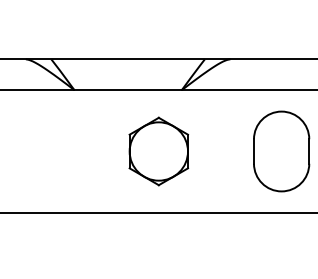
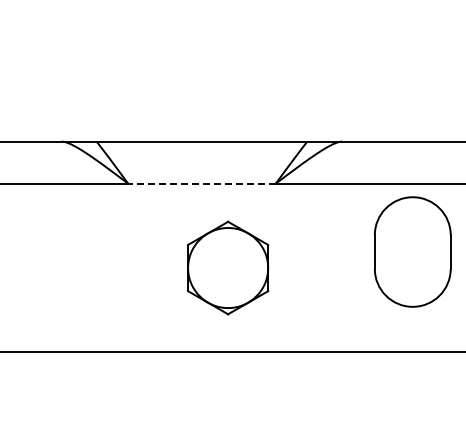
line: (127, 89) -> (201, 183), solid -> dashed
part: (159, 151) -> (228, 267), moved
part: (281, 151) -> (412, 251), moved

